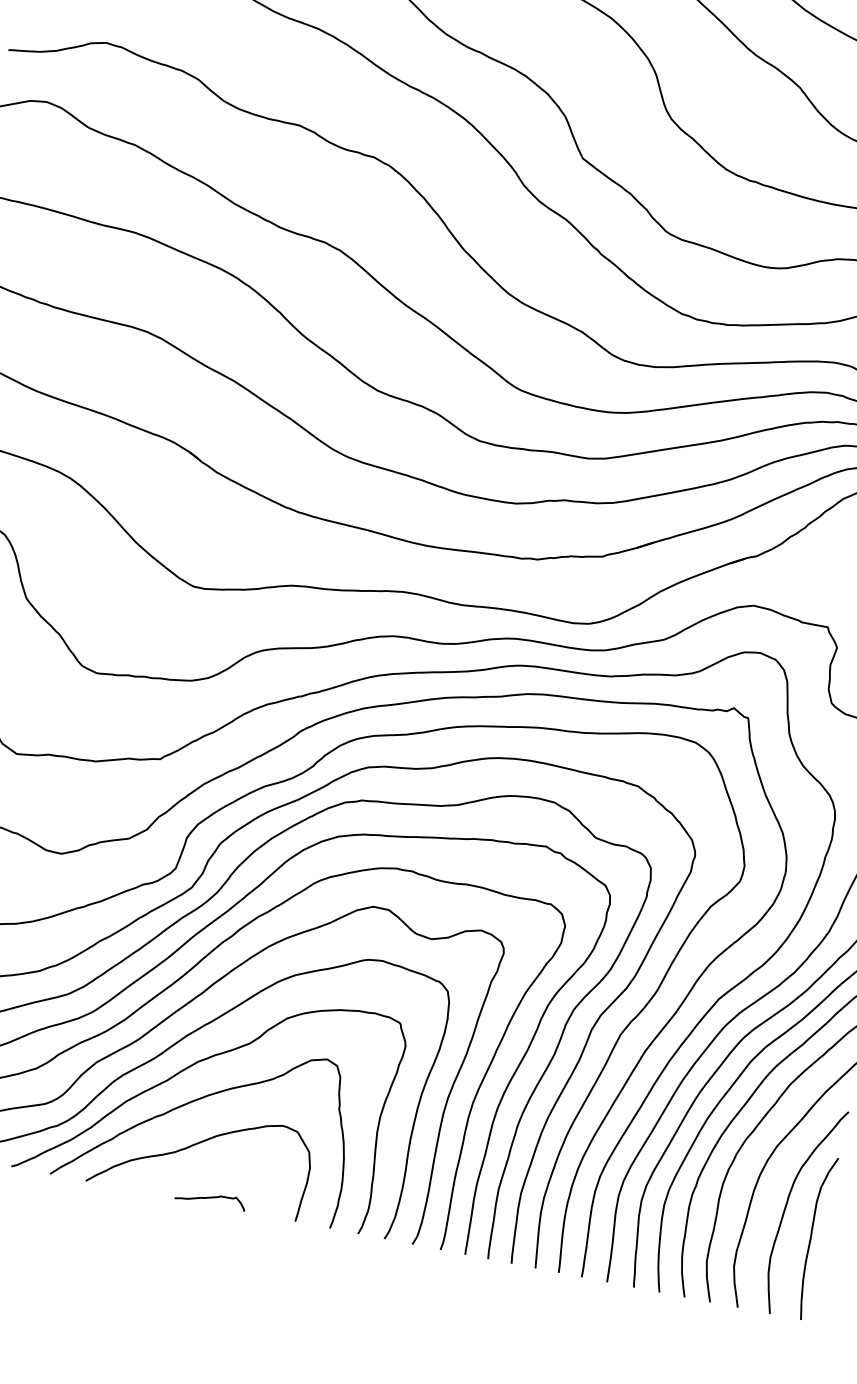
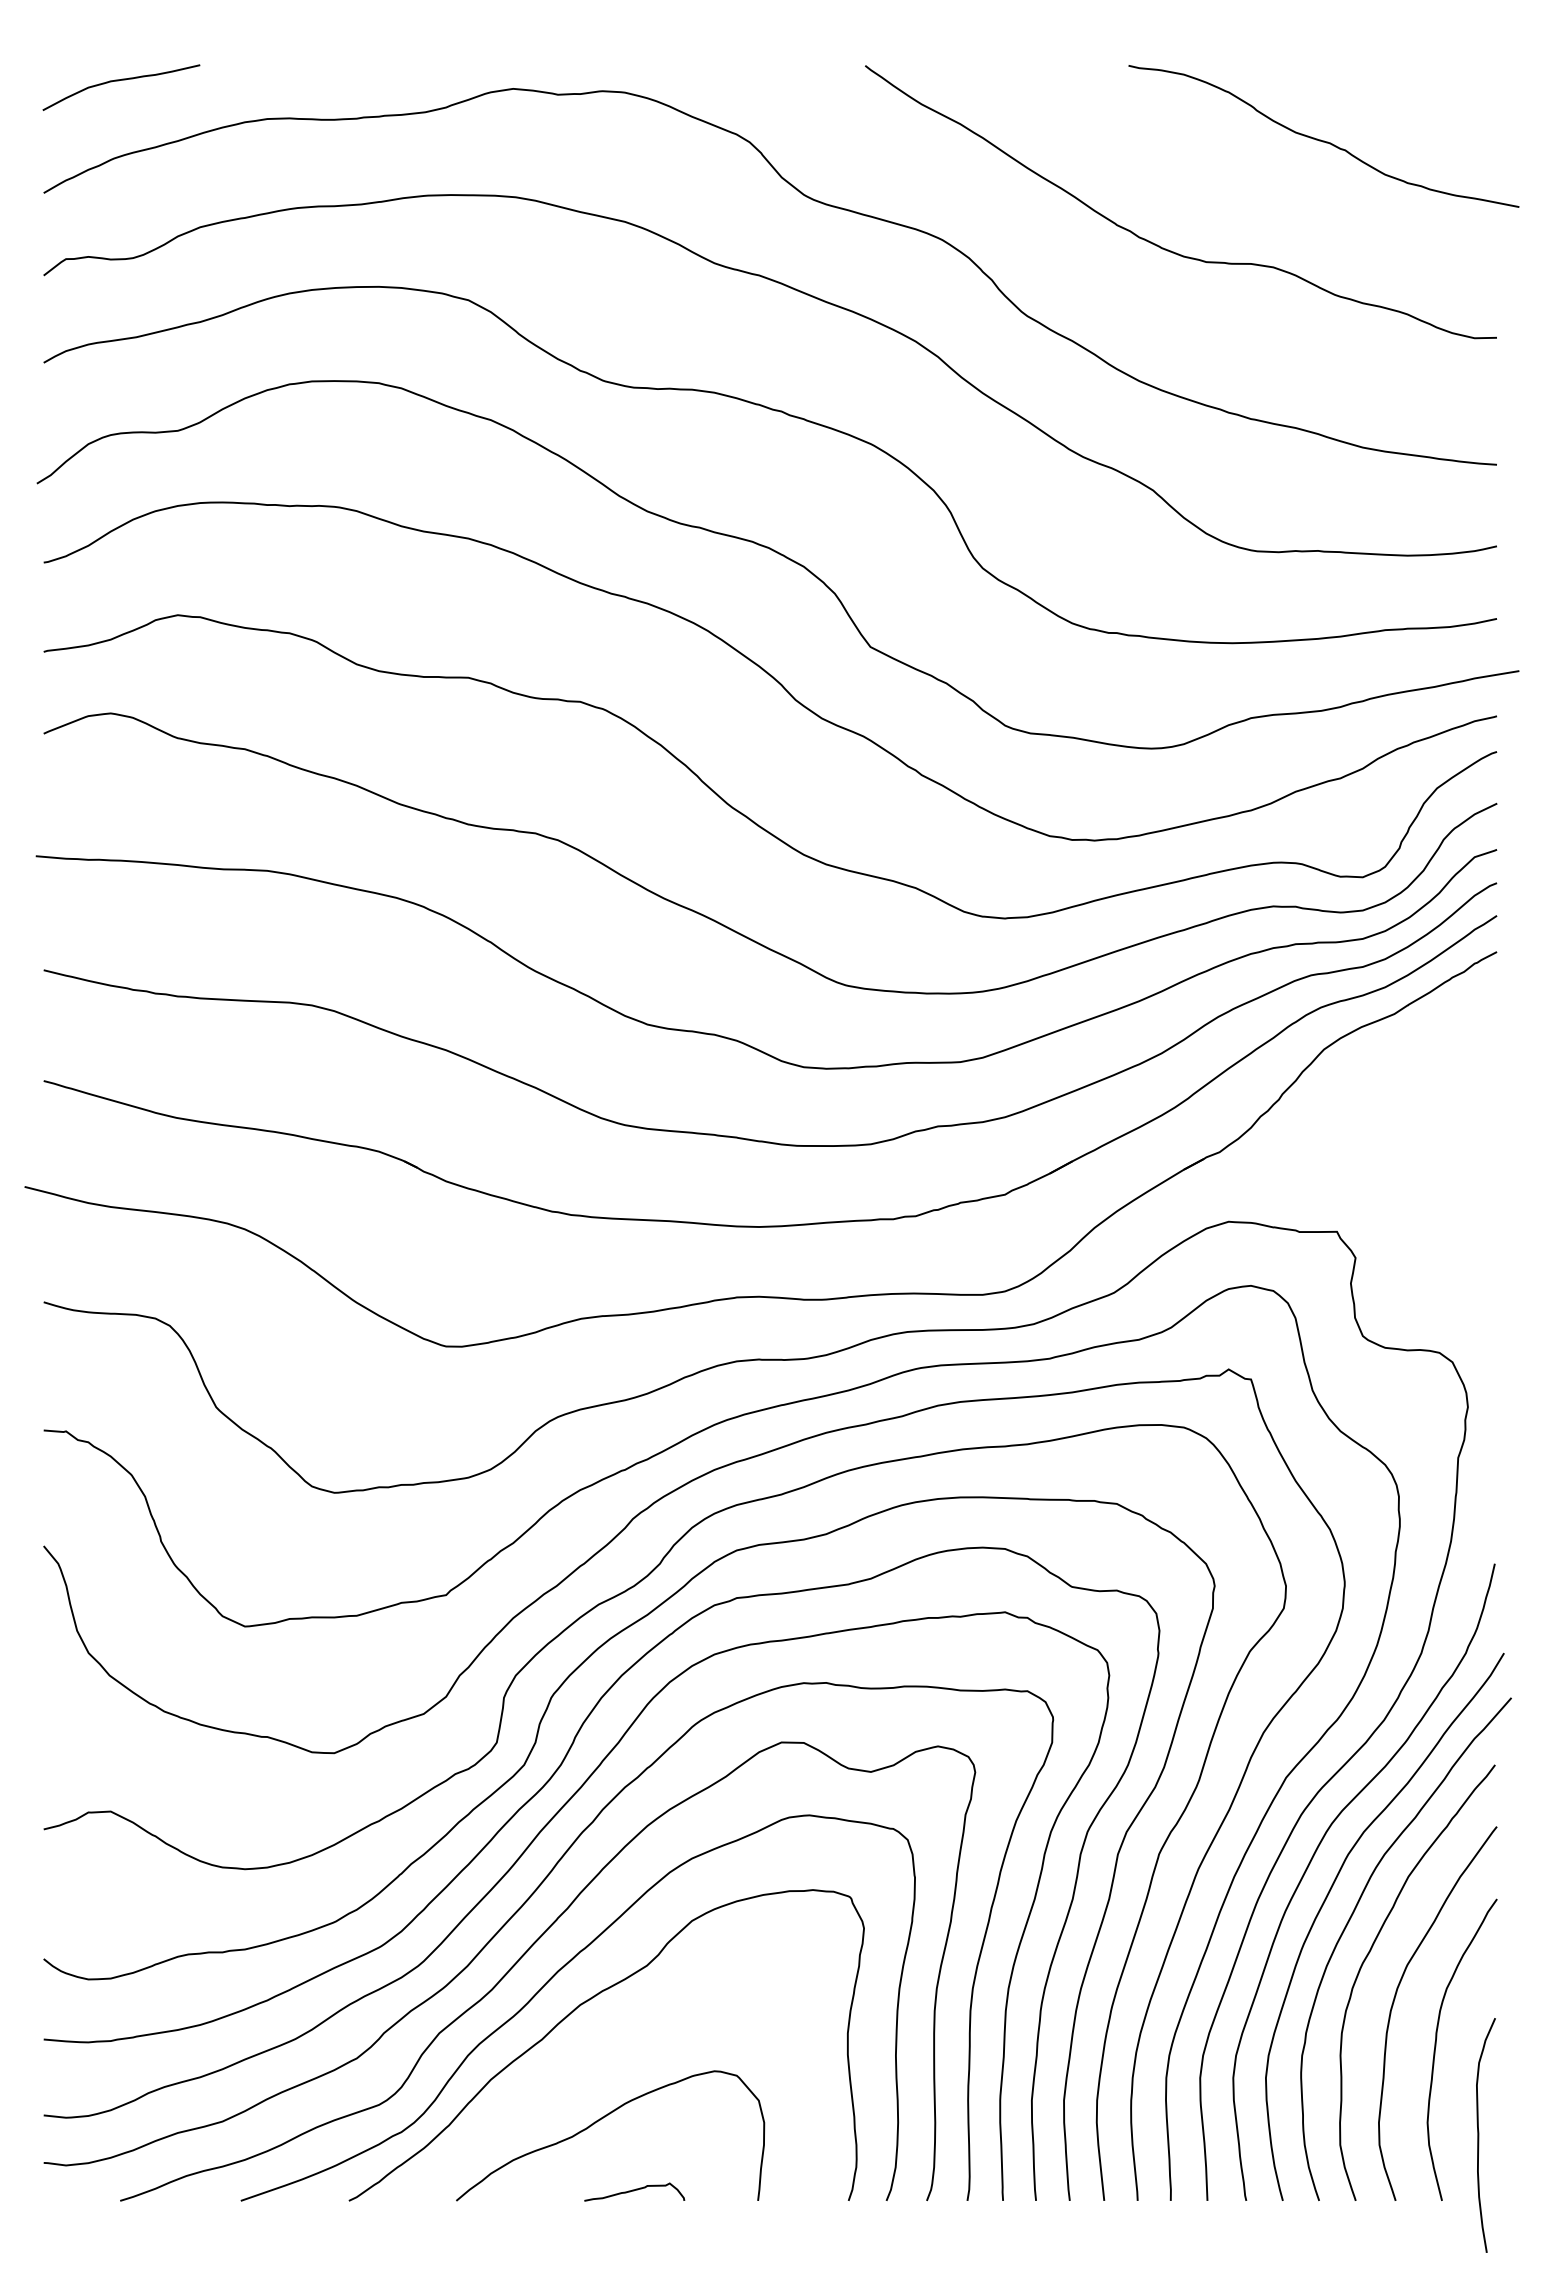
curve: (202, 1098) -> (595, 2055), removed
curve: (811, 1237) -> (1479, 2135), moved

